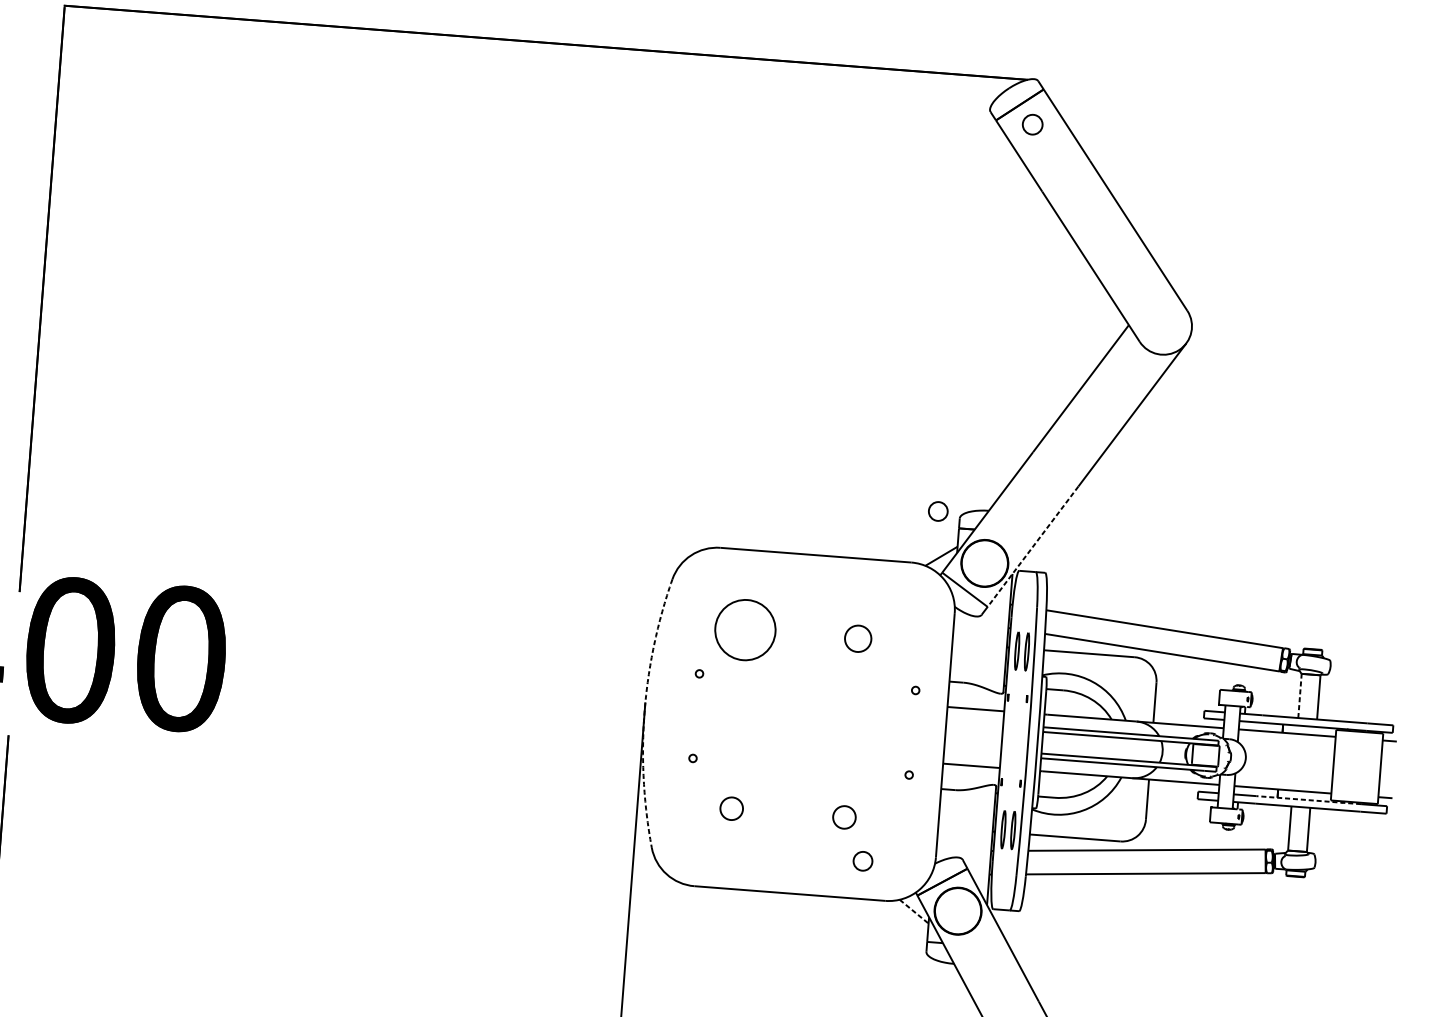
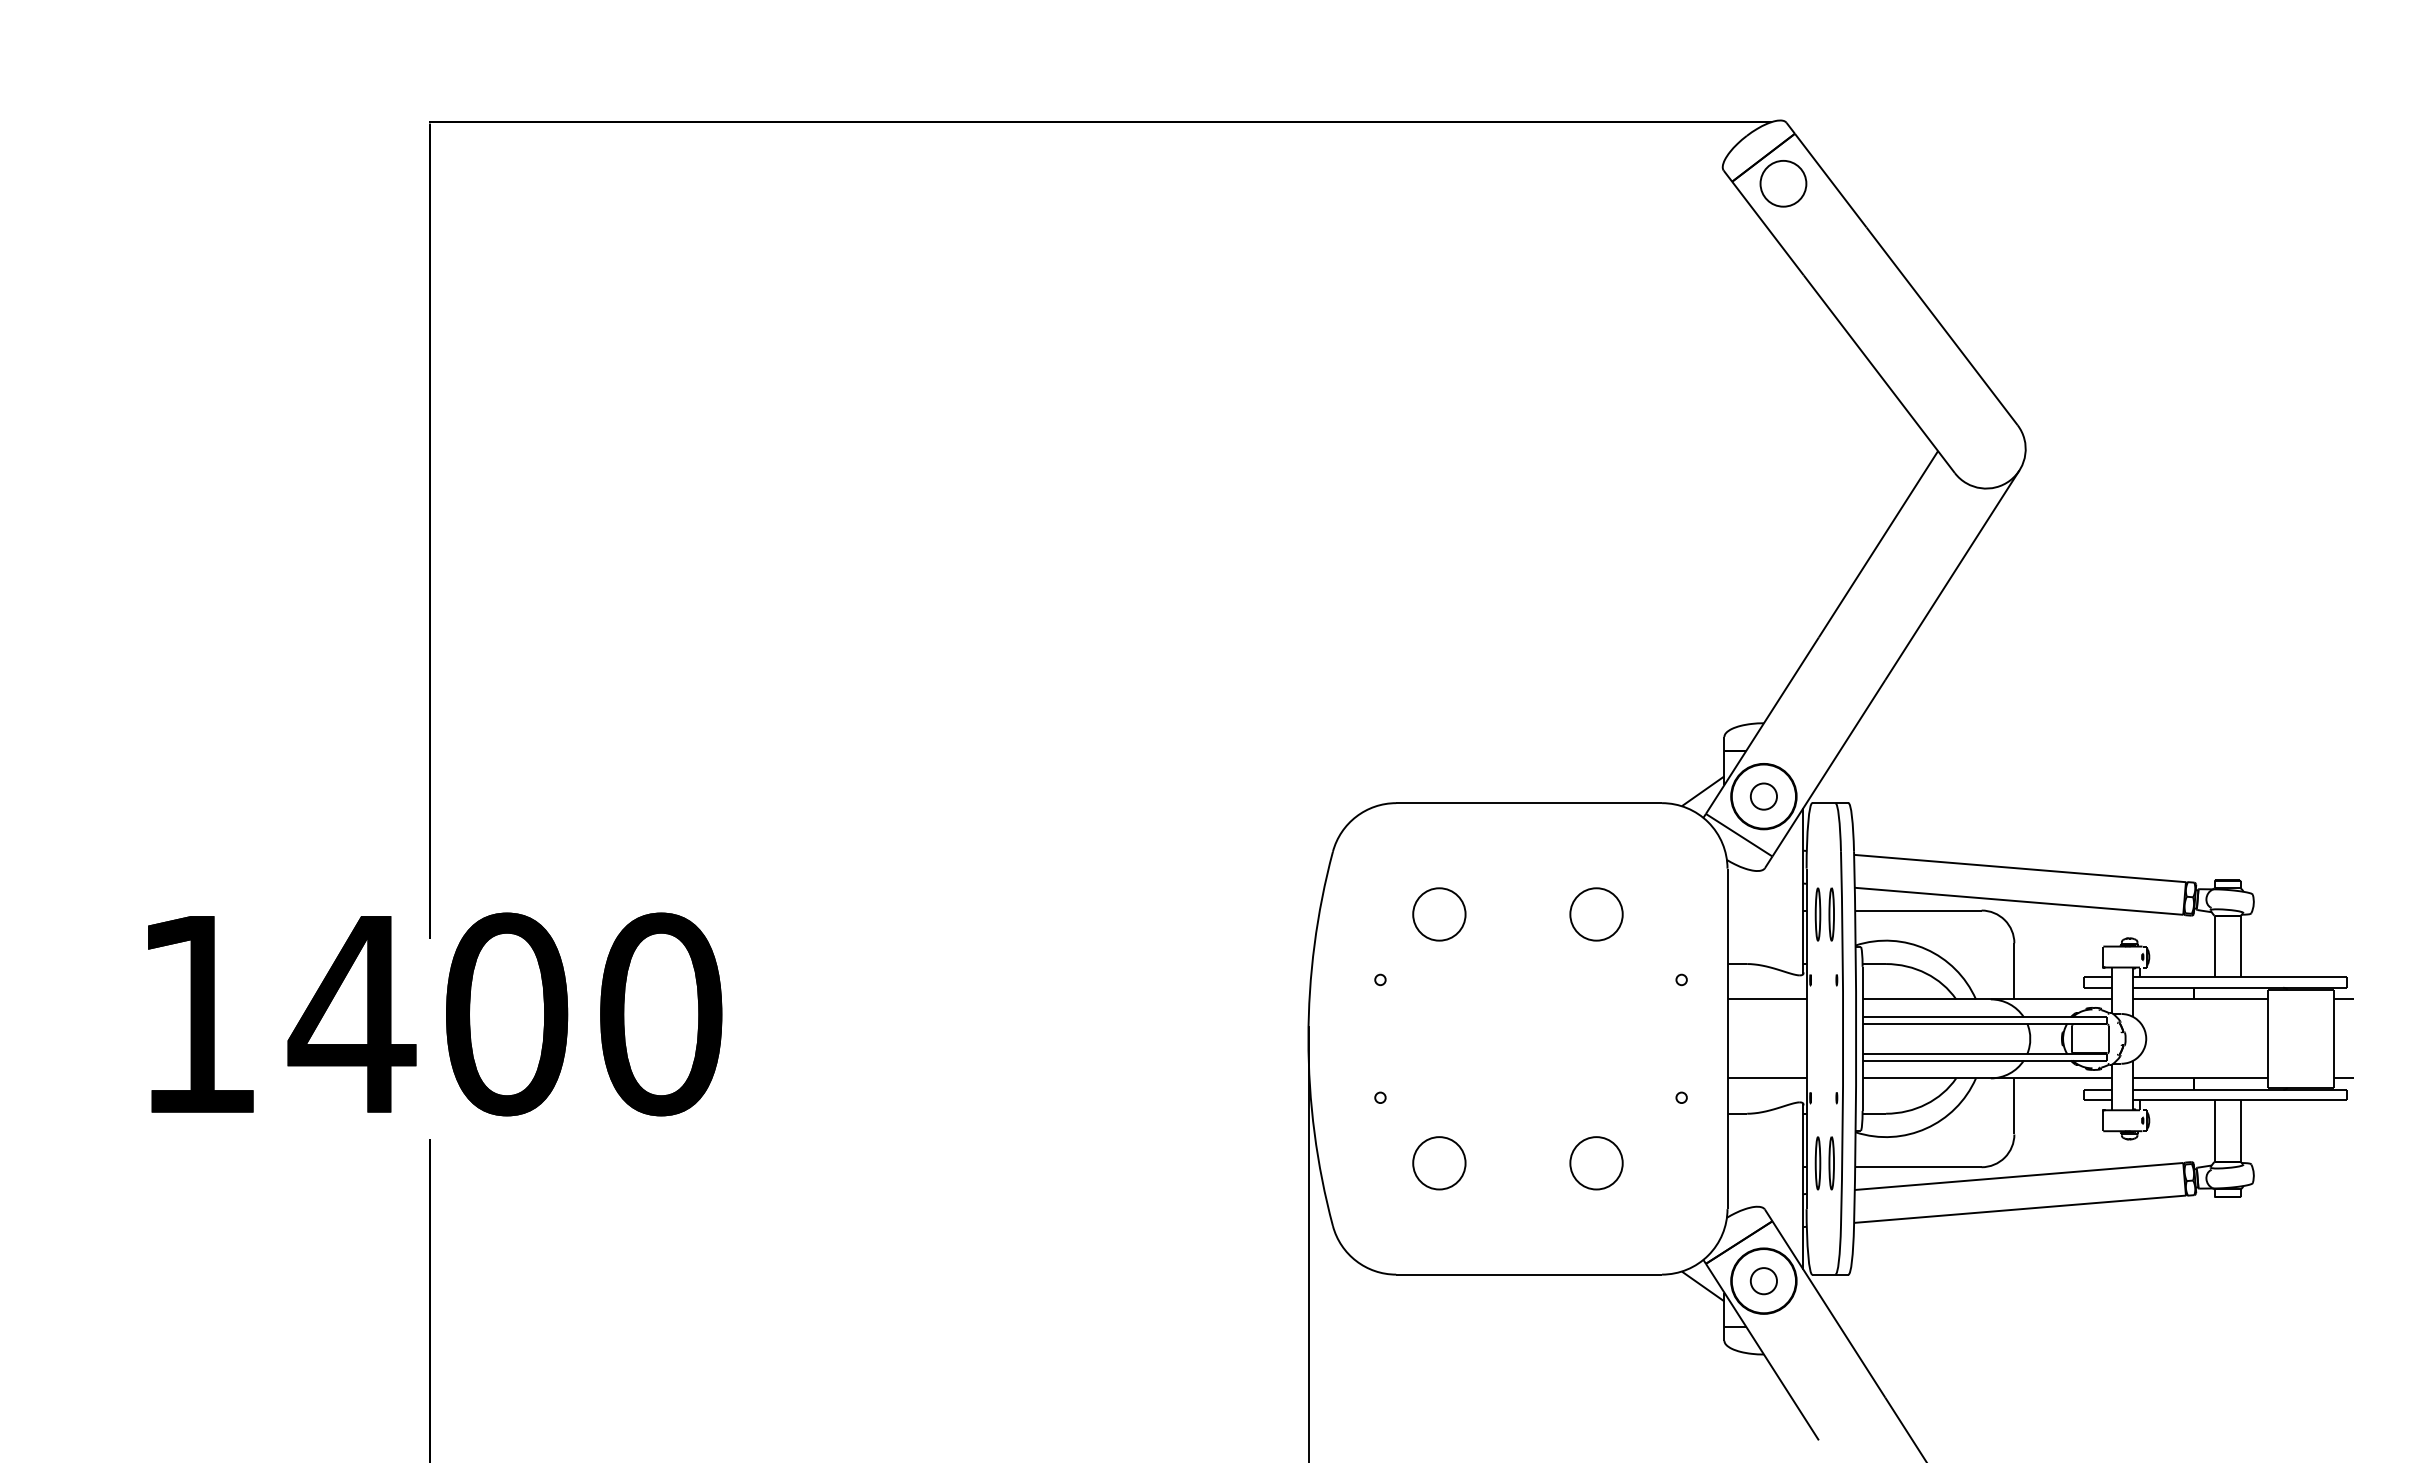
circle: (1032, 124) -> (1783, 183), size x1.67
circle: (938, 511) -> (1763, 796), moved
line: (1032, 546) -> (1828, 768), dashed -> solid
circle: (745, 630) -> (1439, 914), size x0.62
circle: (858, 638) -> (1596, 914), size x1.43
line: (1299, 695) -> (2214, 946), dashed -> solid
line: (644, 711) -> (1308, 1038), dashed -> solid
line: (1308, 799) -> (2237, 1089), dashed -> solid
circle: (731, 808) -> (1439, 1163), size x1.67
circle: (844, 817) -> (1596, 1163), size x1.67
circle: (862, 861) -> (1763, 1281), moved
line: (914, 911) -> (1703, 1286), dashed -> solid

